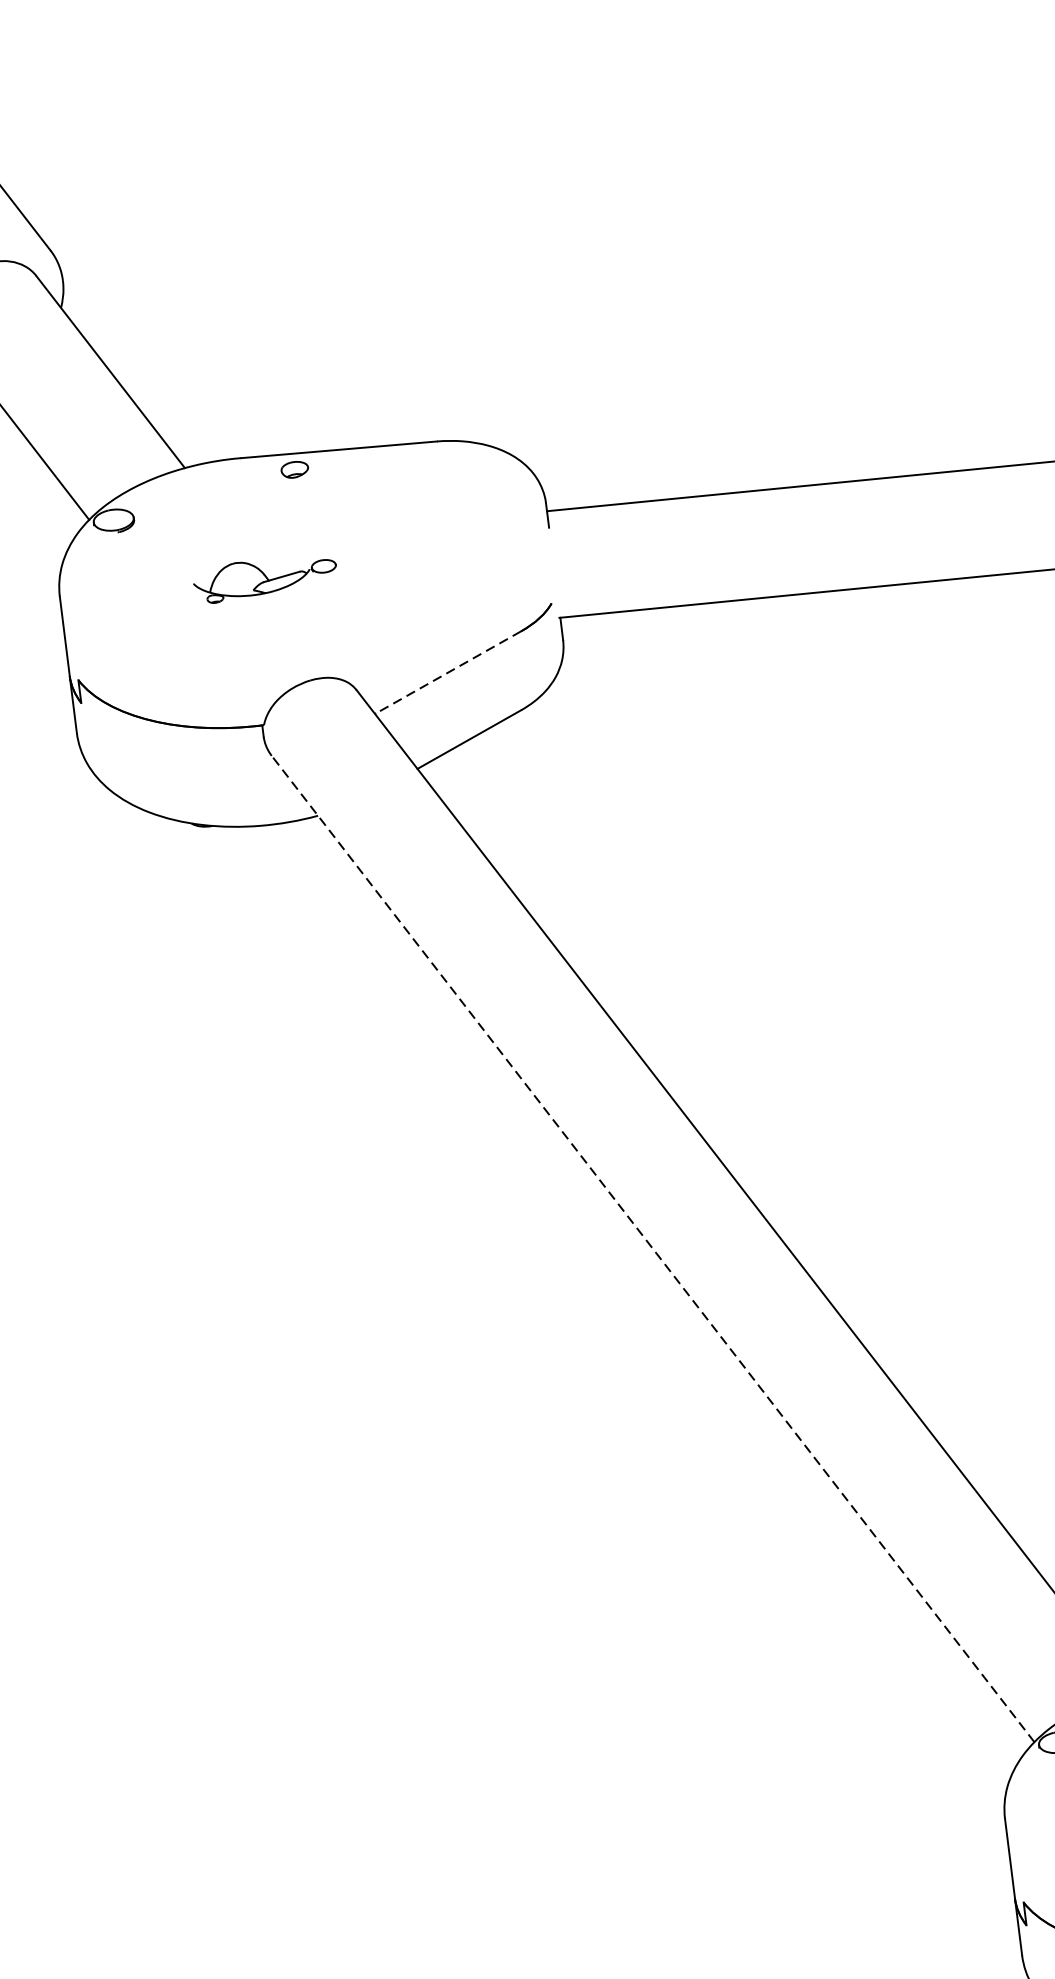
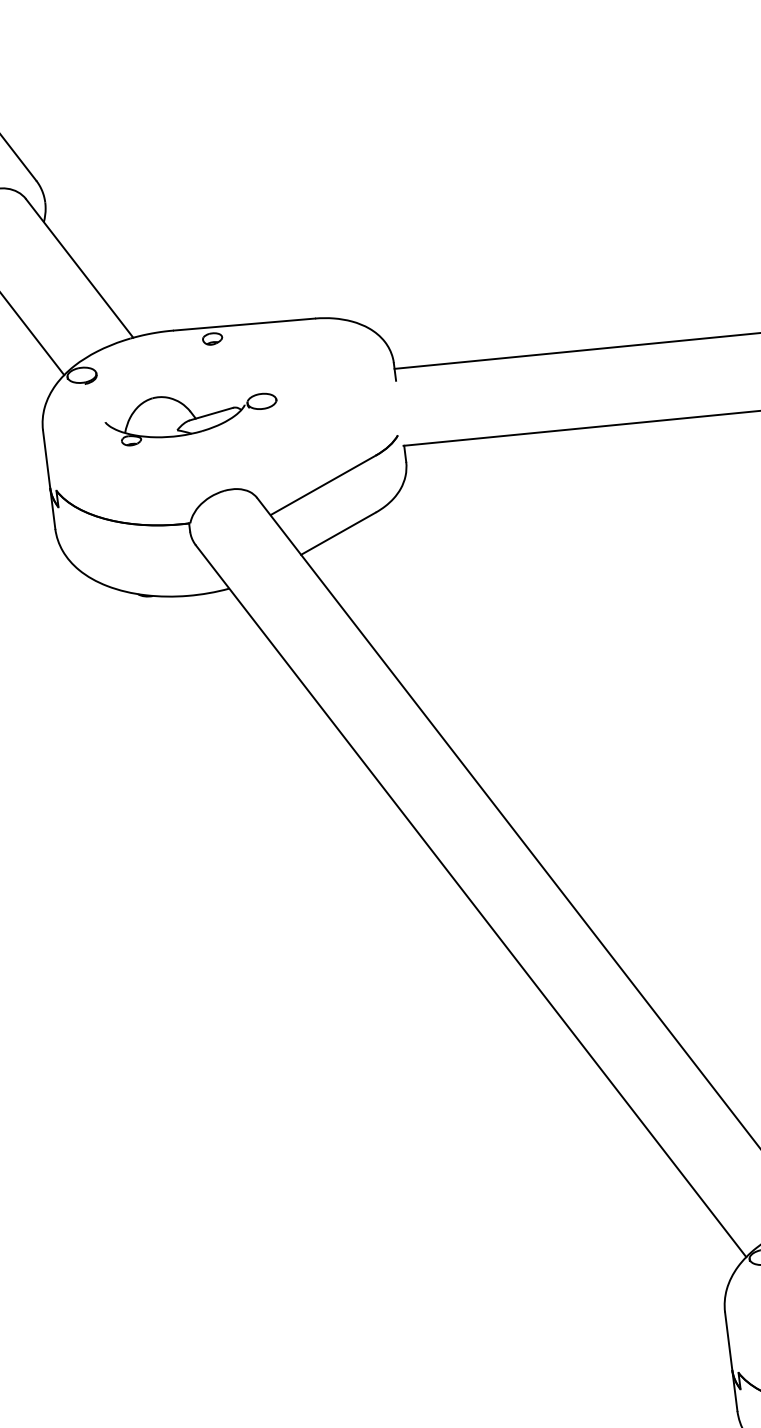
part: (264, 581) -> (190, 419), size x1.67
line: (448, 672) -> (323, 485), dashed -> solid
line: (653, 1249) -> (471, 901), dashed -> solid

